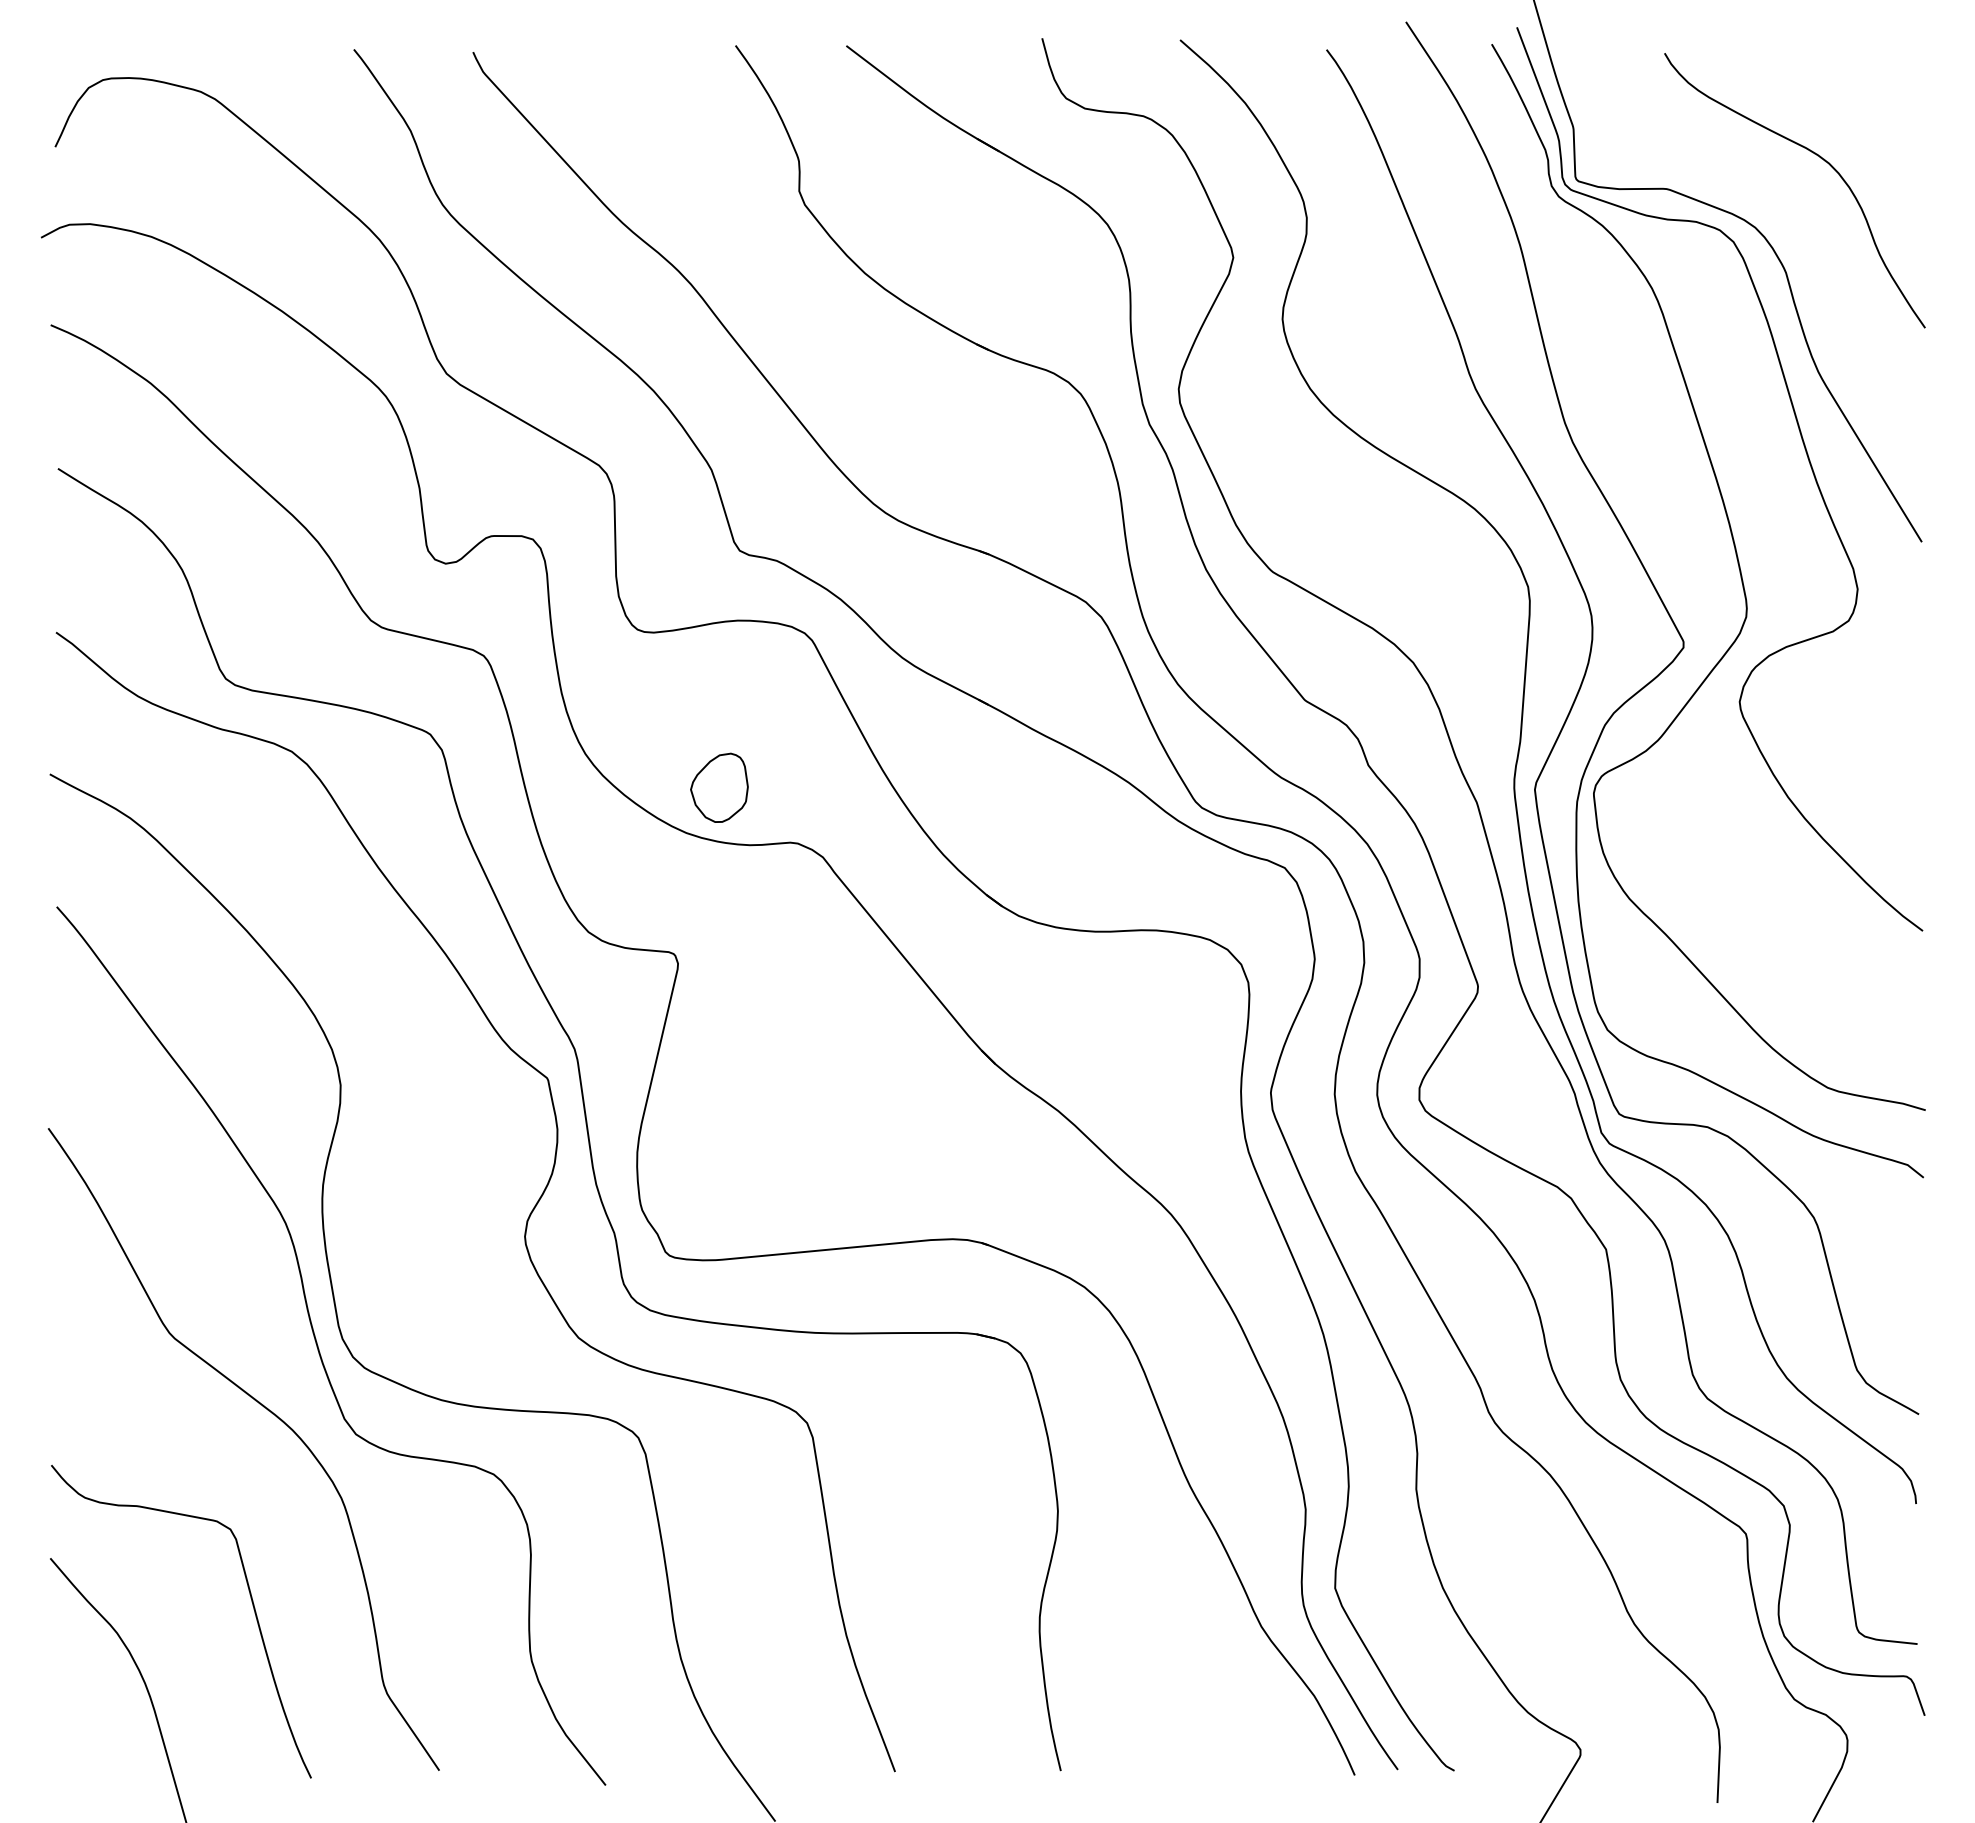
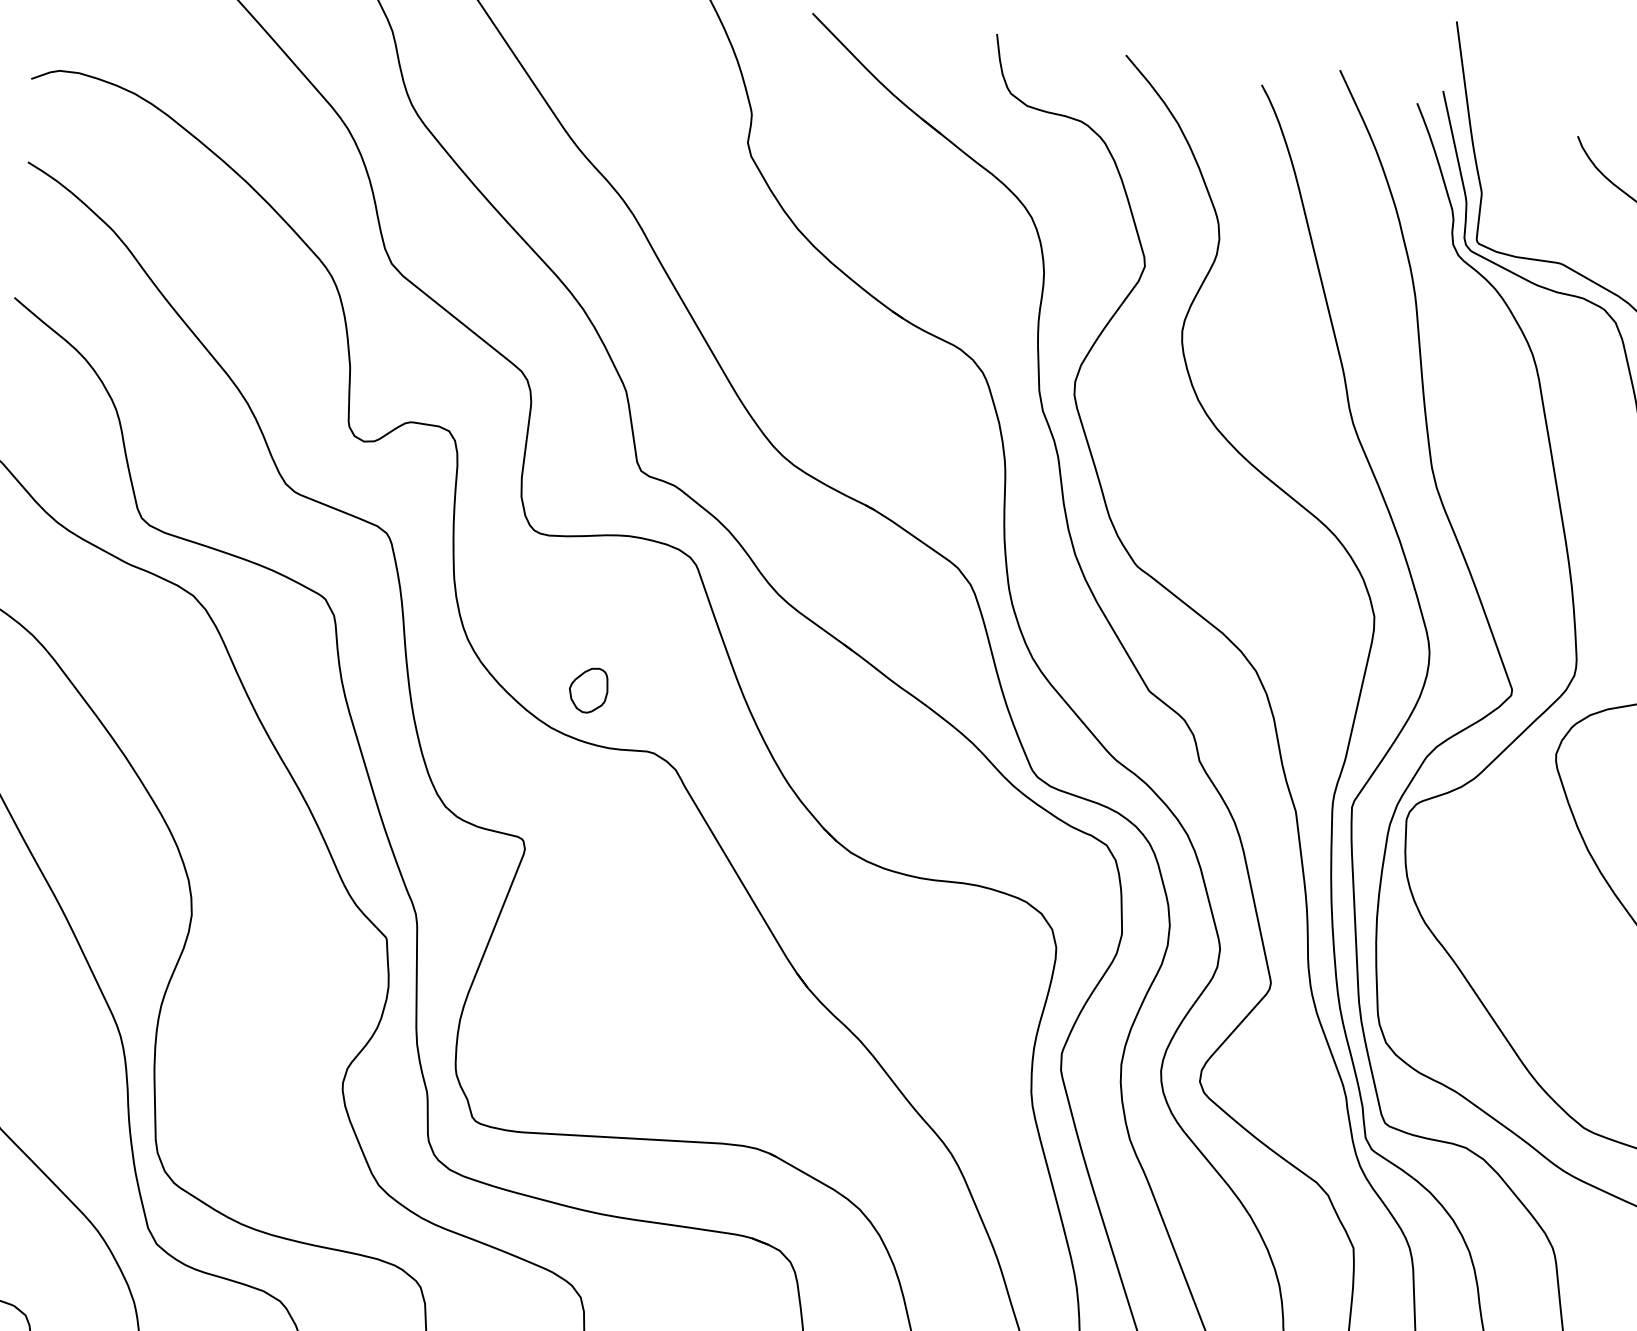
part: (719, 787) -> (588, 689), size x0.7

